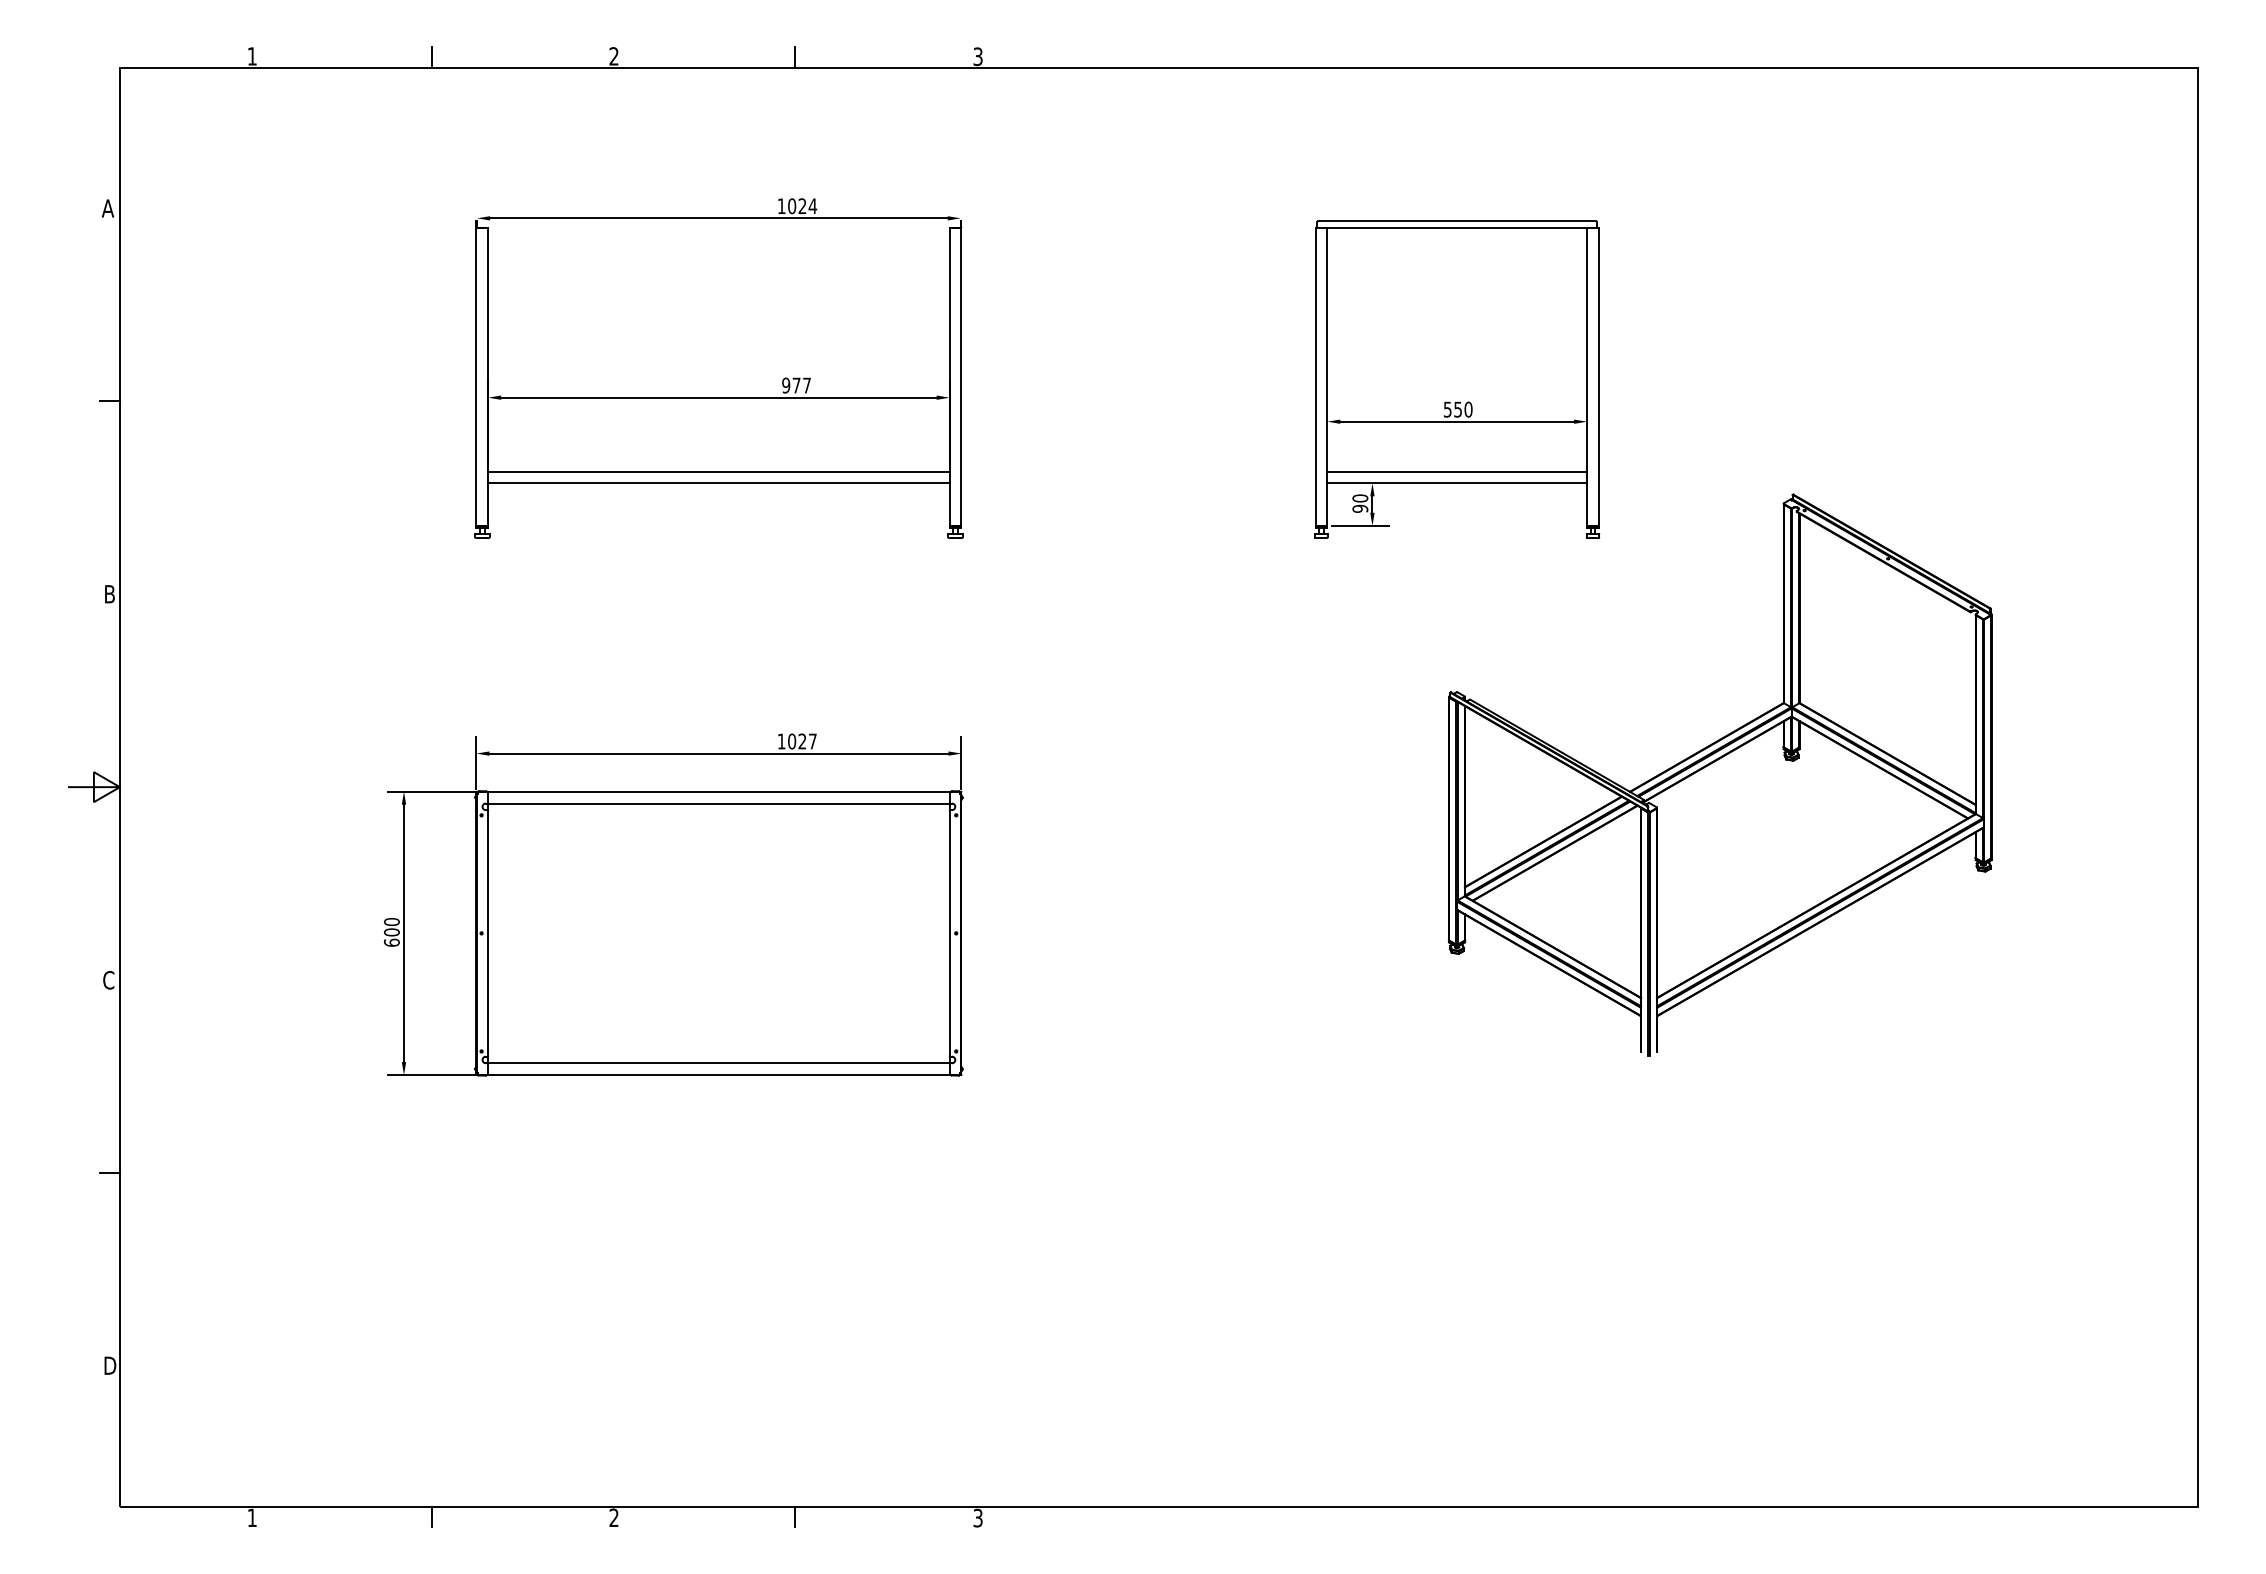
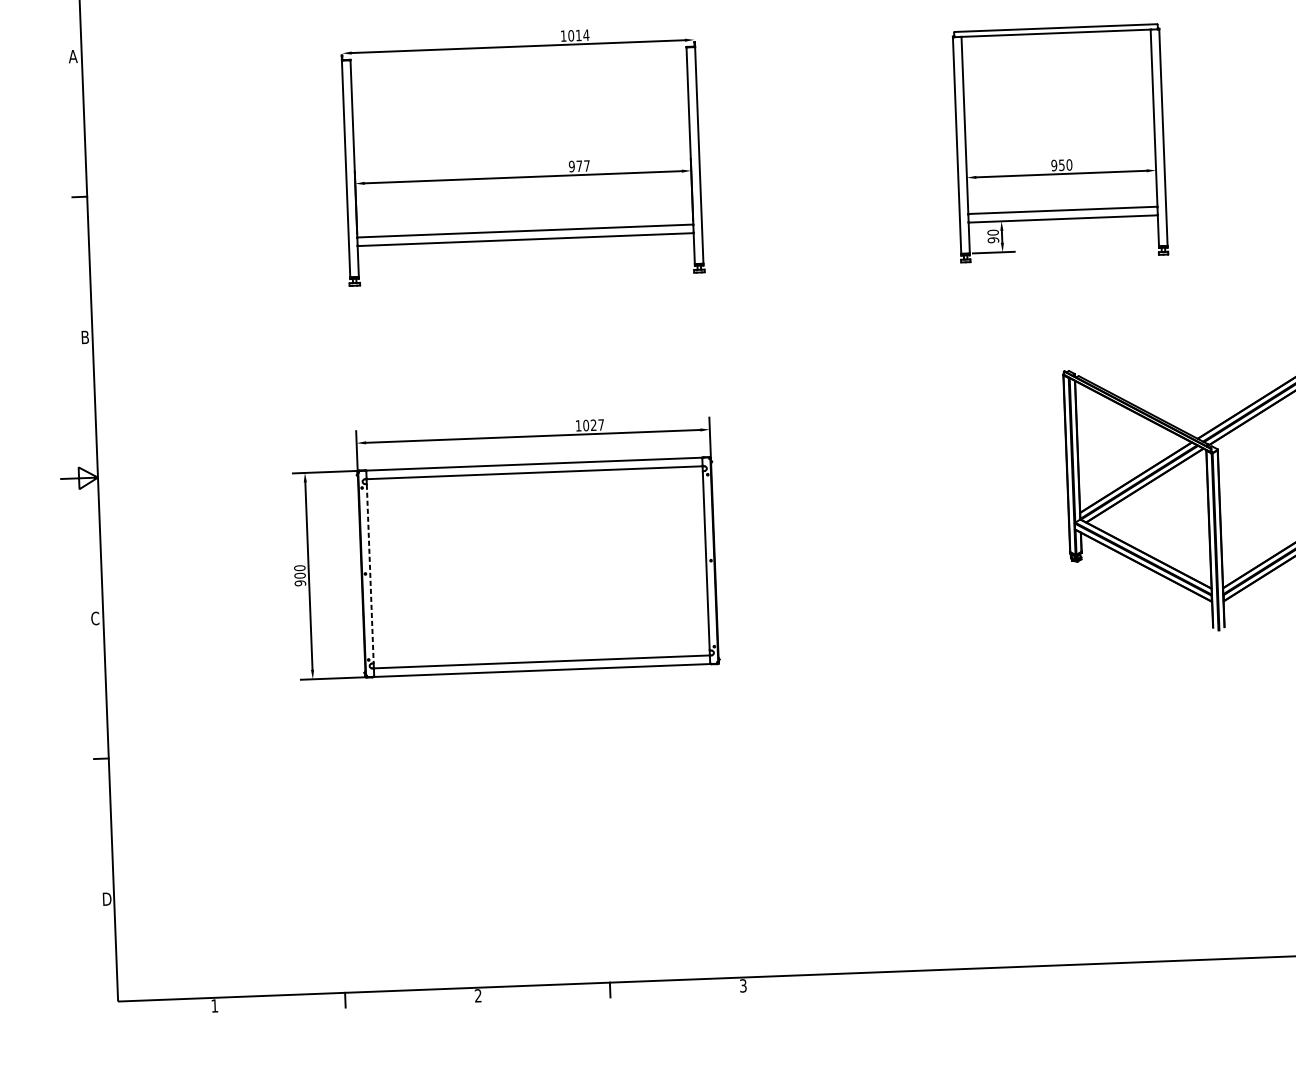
text: (802, 205) -> (578, 34), 1024 -> 1014
text: (1447, 409) -> (1054, 165), 550 -> 950
line: (488, 933) -> (370, 573), solid -> dashed
text: (391, 942) -> (300, 583), 600 -> 900

